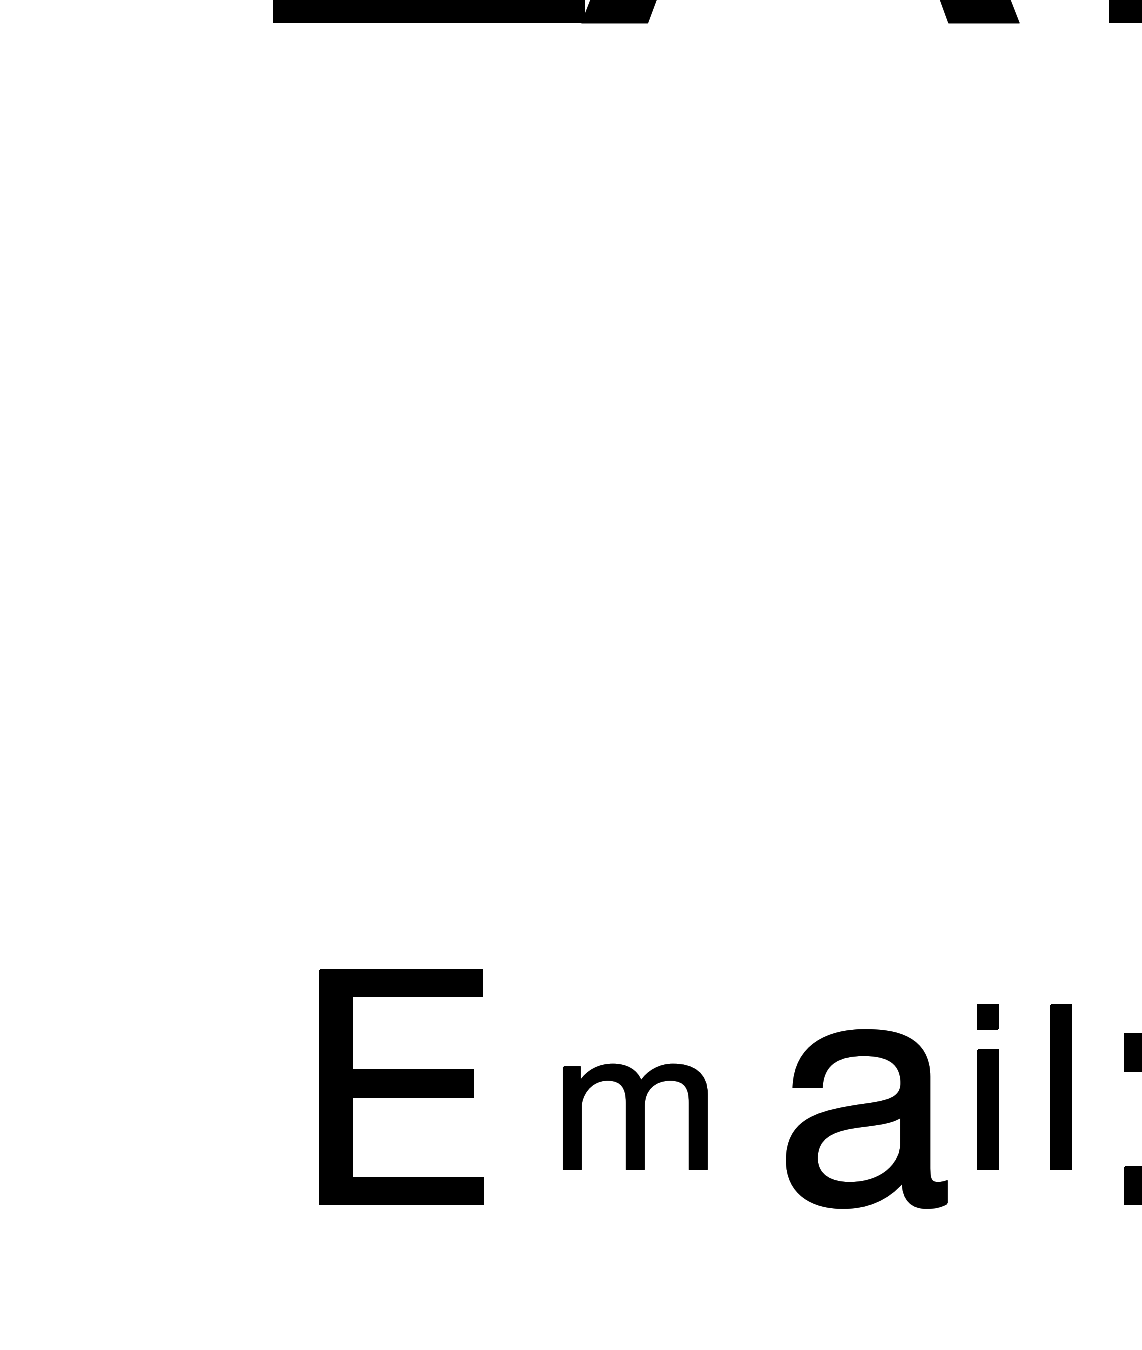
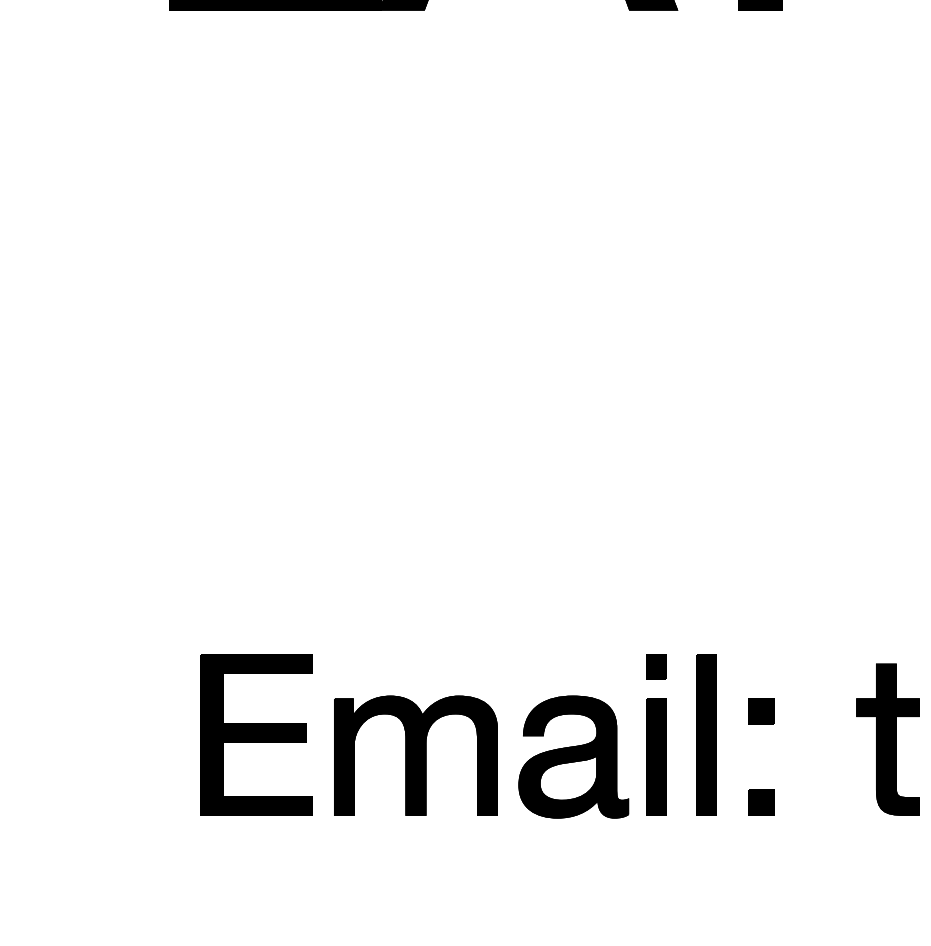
part: (988, 1085) -> (656, 734), size x1.43
part: (1061, 1085) -> (706, 734), size x1.43
part: (634, 1116) -> (415, 755), size x1.67

